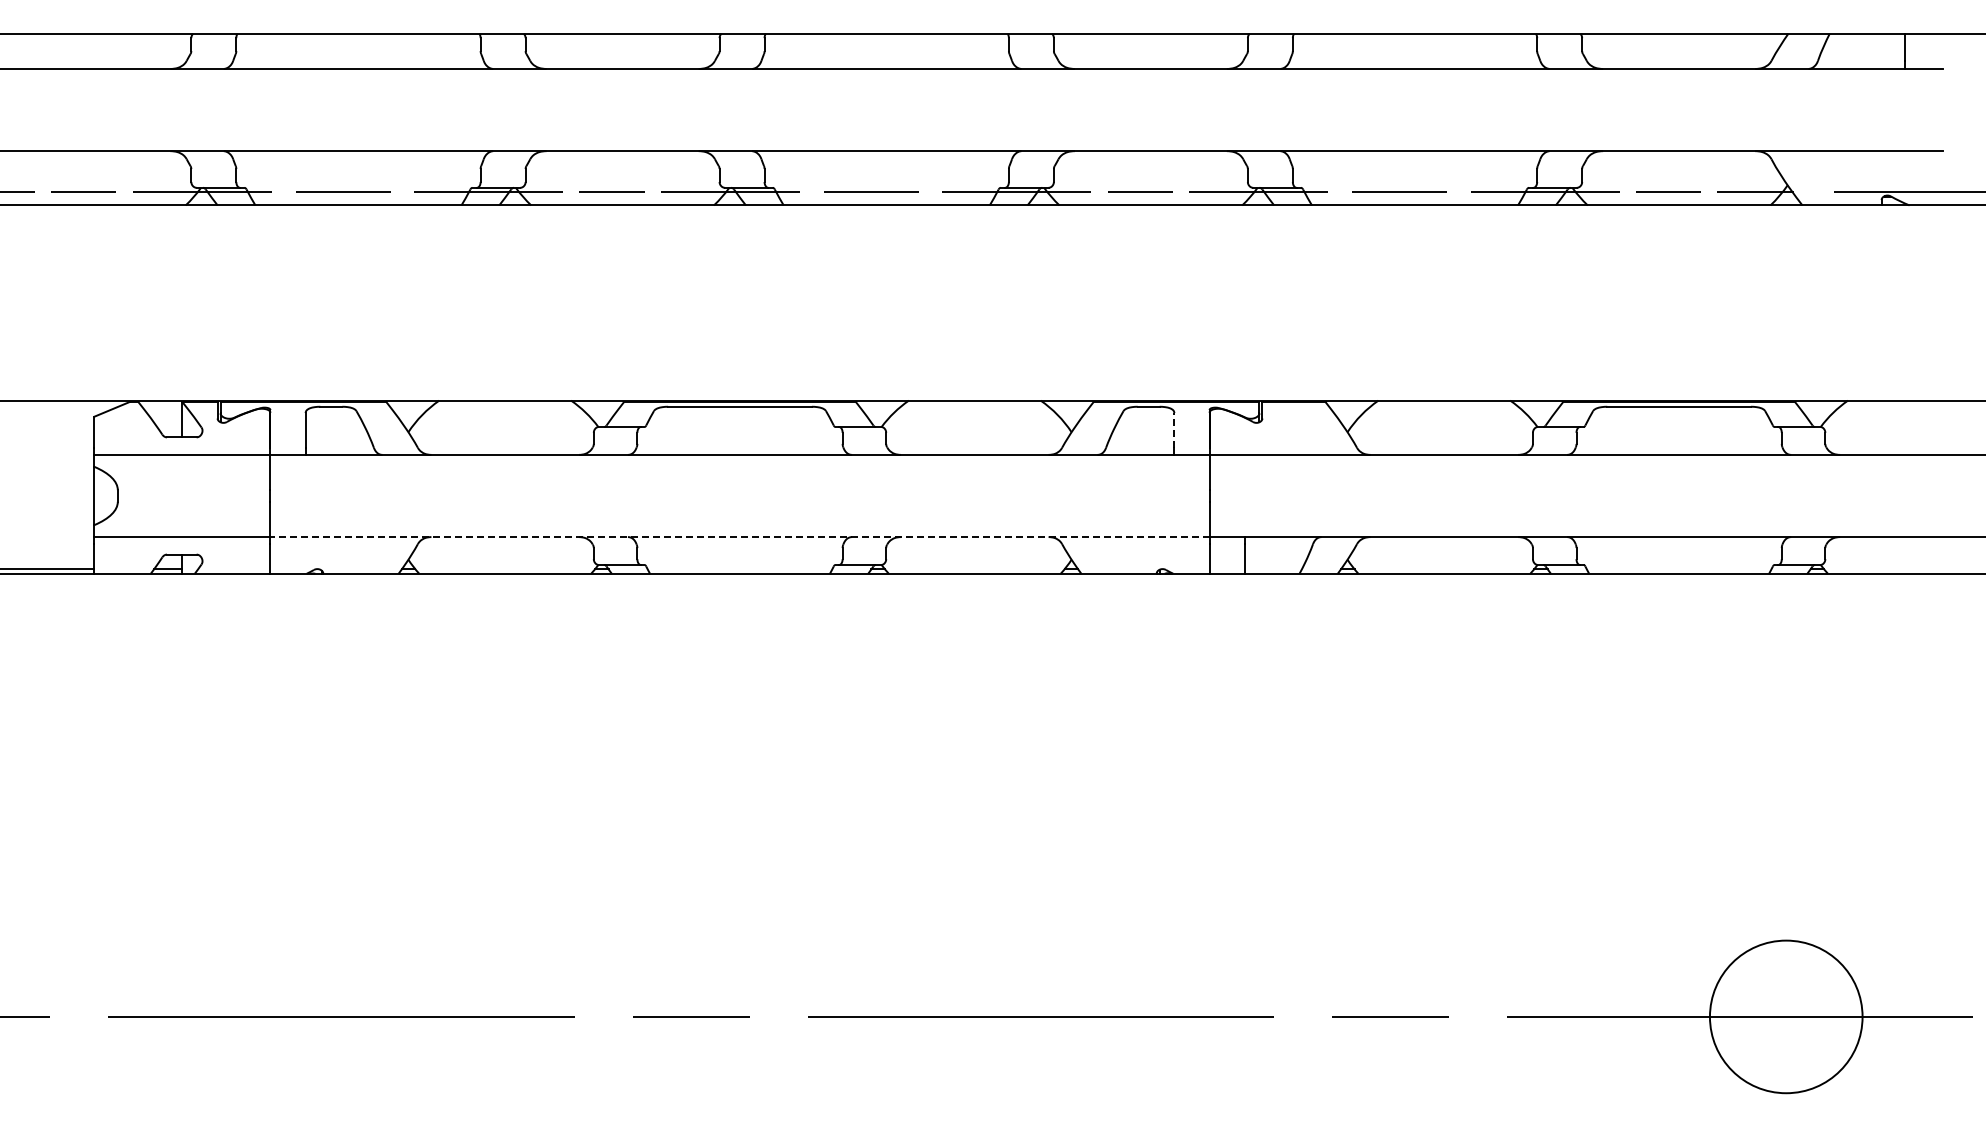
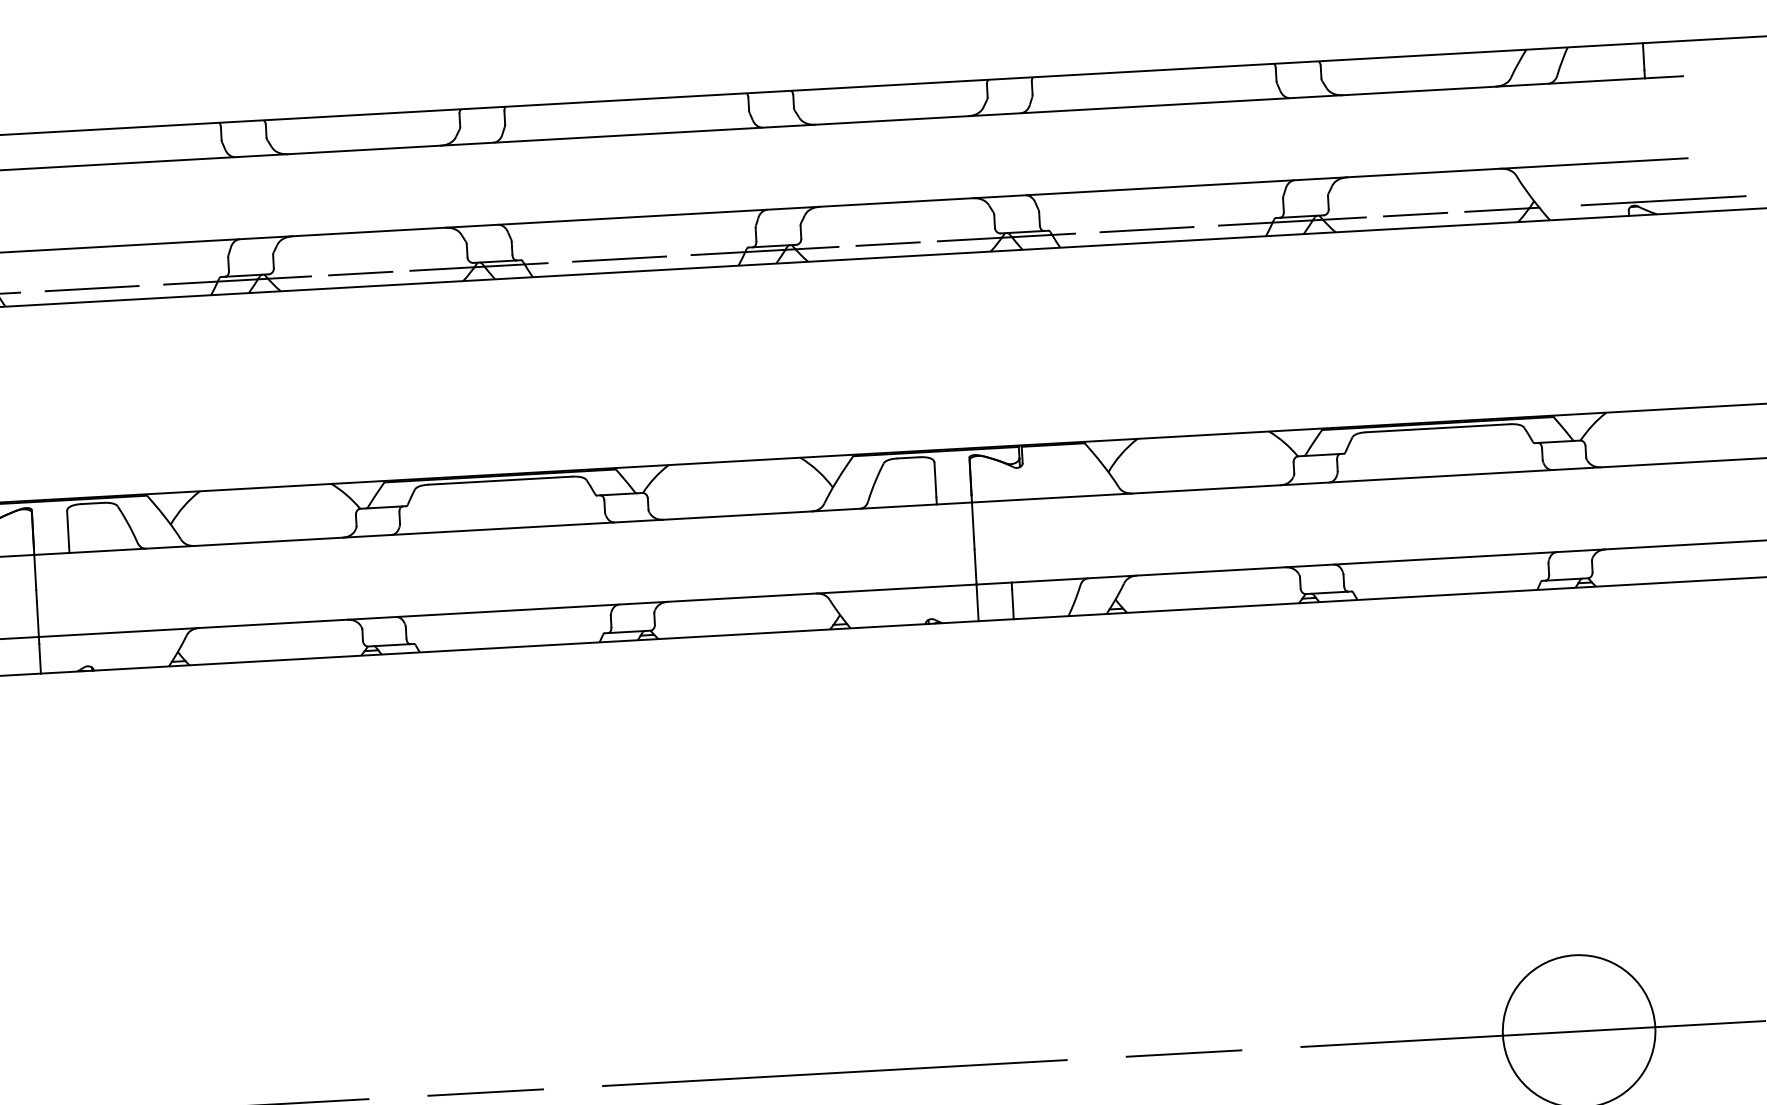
line: (1174, 429) -> (935, 479), dashed -> solid
line: (740, 537) -> (508, 611), dashed -> solid

